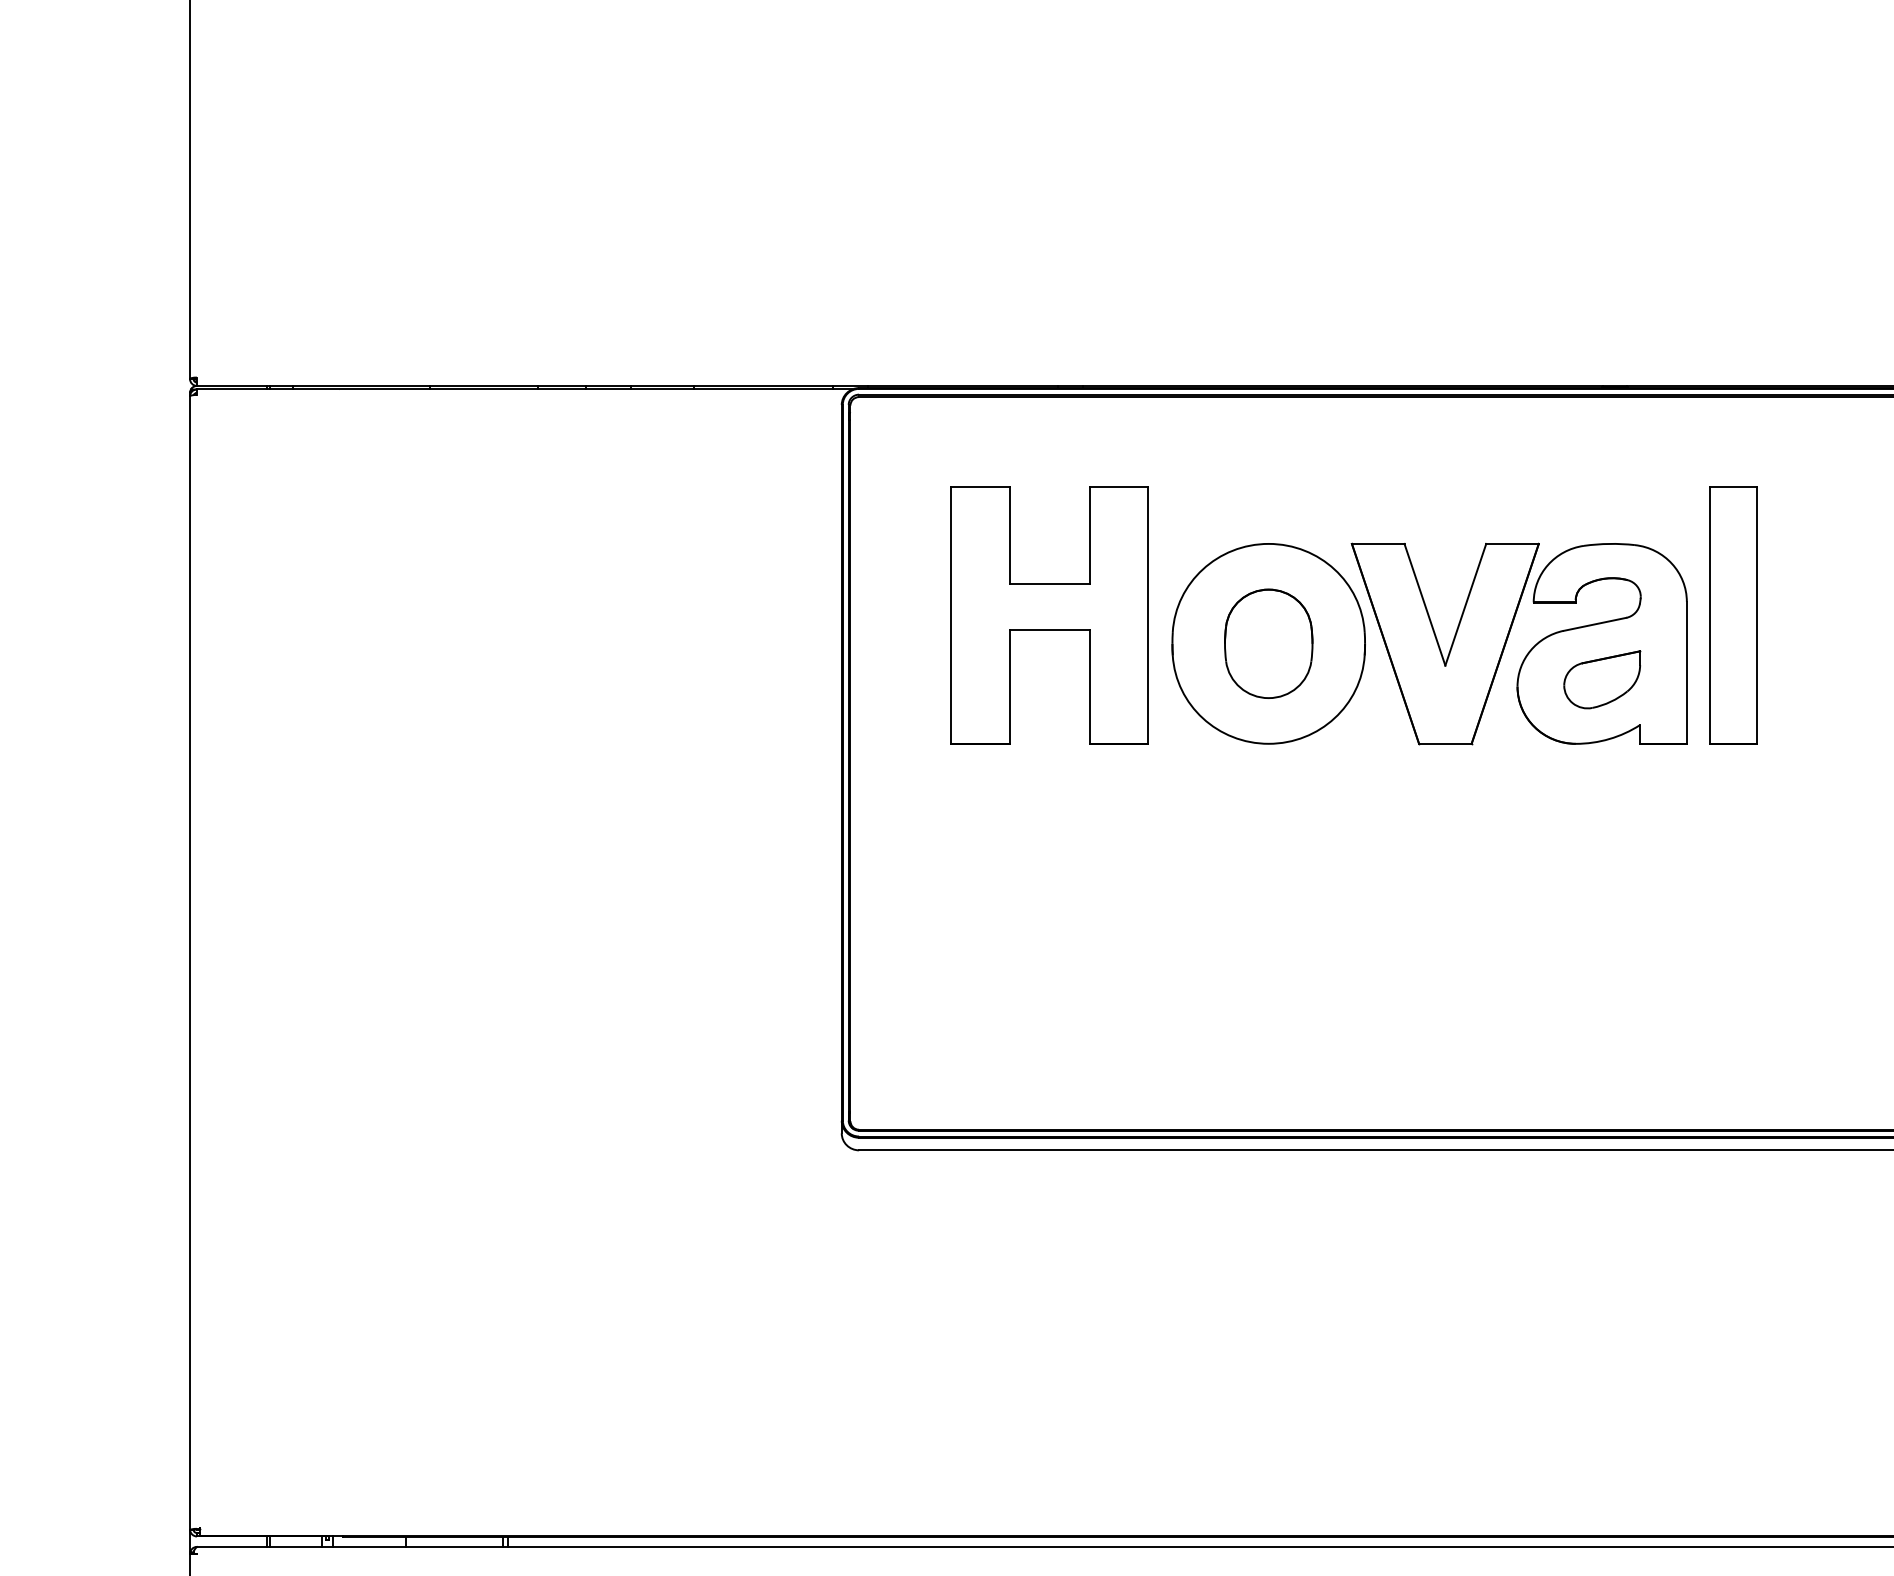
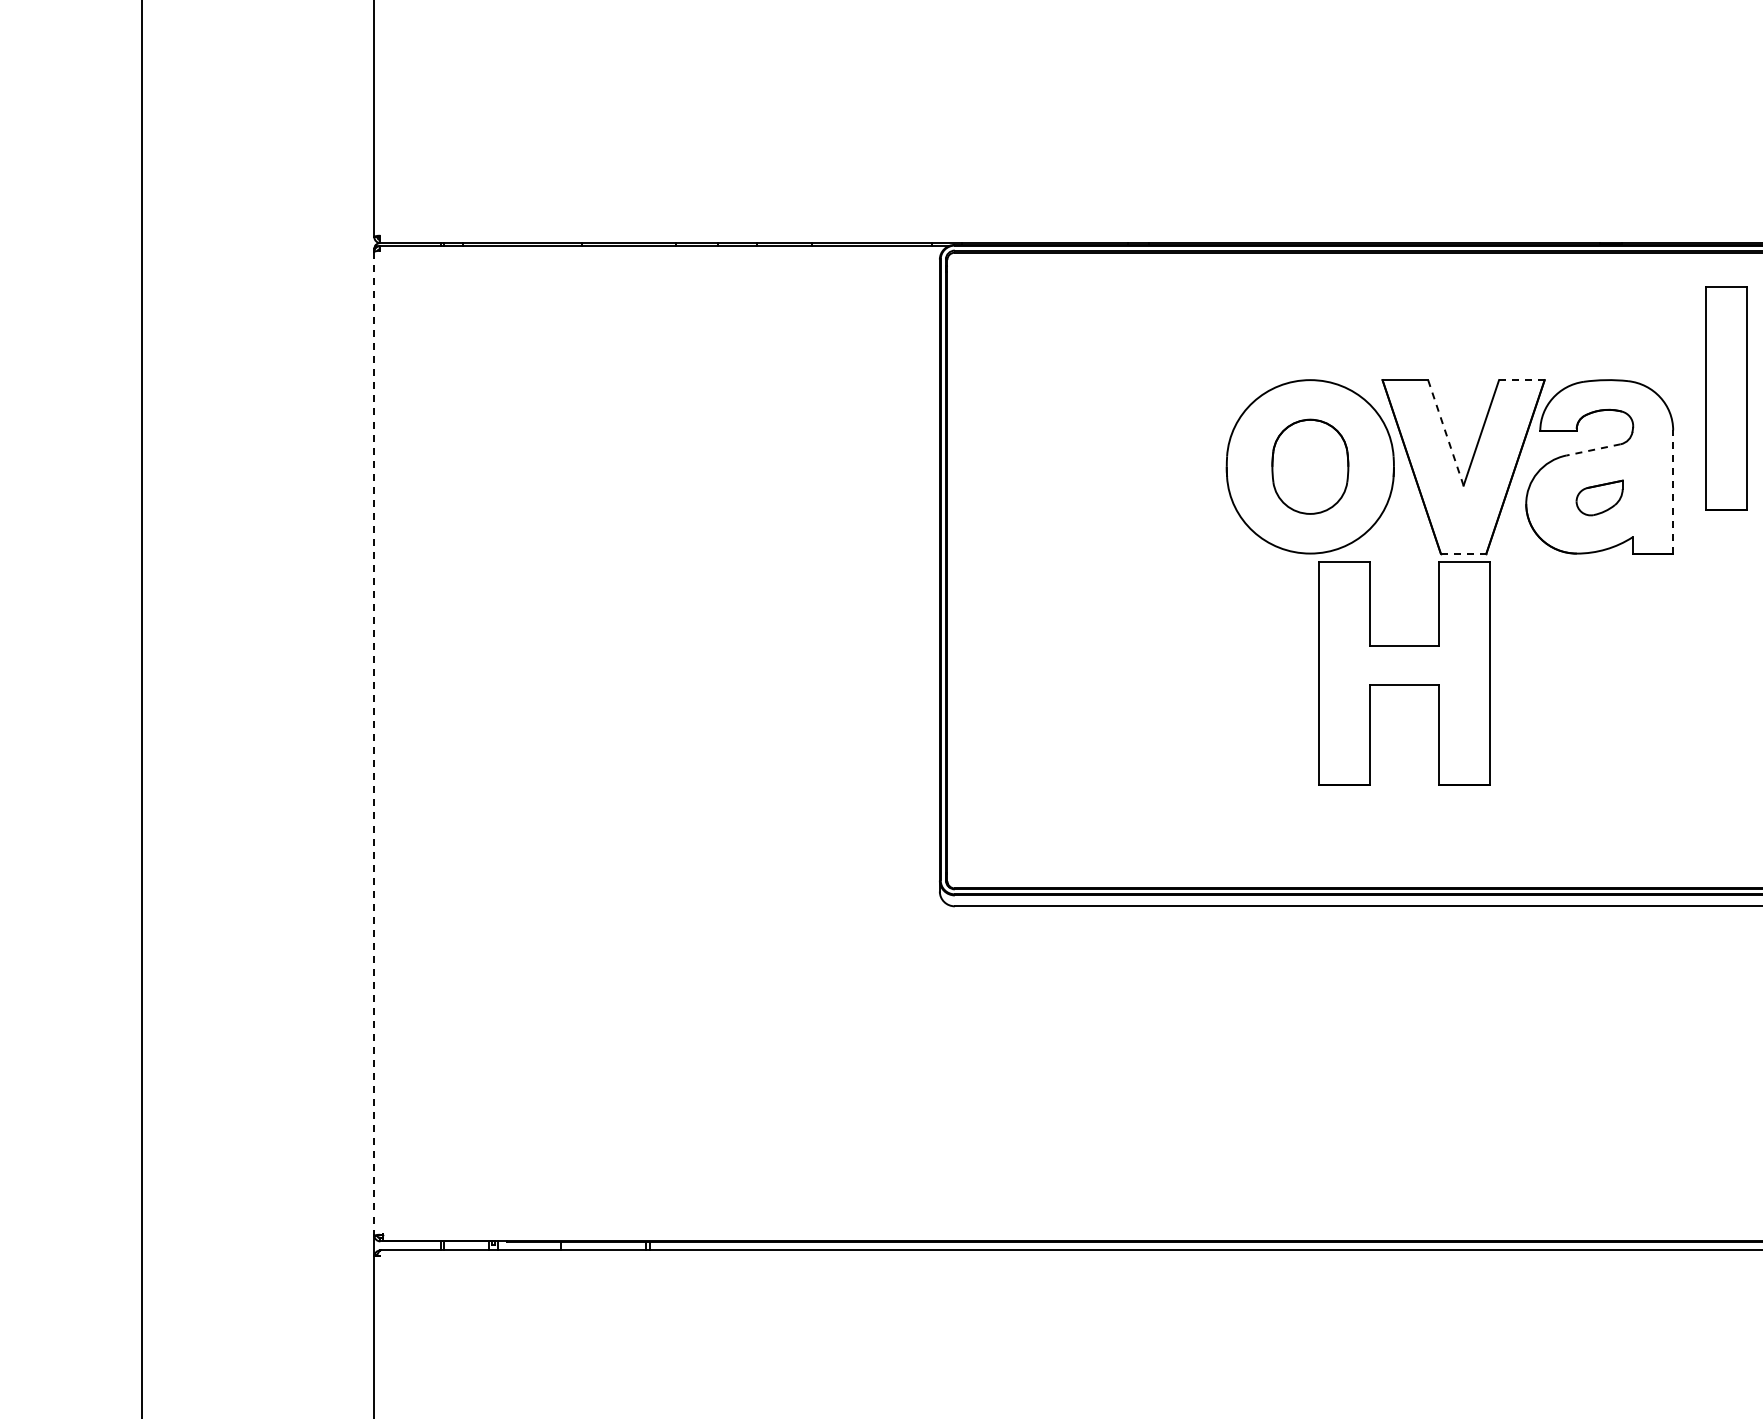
line: (1512, 544) -> (1521, 380), solid -> dashed
line: (1424, 604) -> (1445, 432), solid -> dashed
part: (1049, 615) -> (1404, 673), moved
part: (1733, 615) -> (1726, 398), moved
line: (1595, 623) -> (1593, 449), solid -> dashed
line: (1687, 673) -> (1673, 492), solid -> dashed
part: (1601, 679) -> (1599, 497), size x0.7
line: (1445, 743) -> (1463, 553), solid -> dashed
line: (190, 962) -> (374, 743), solid -> dashed

